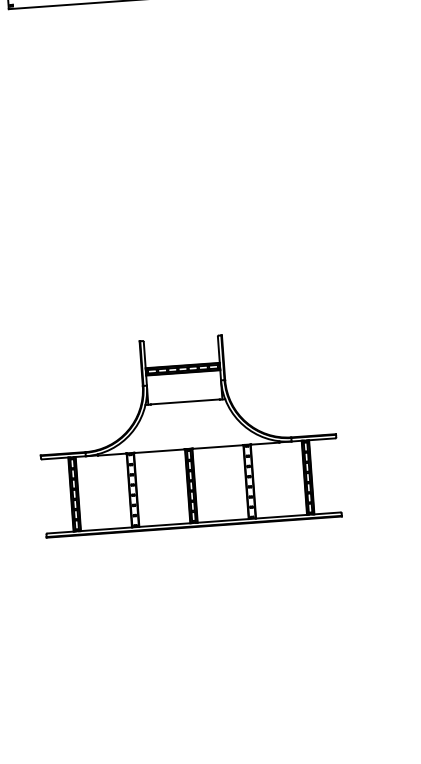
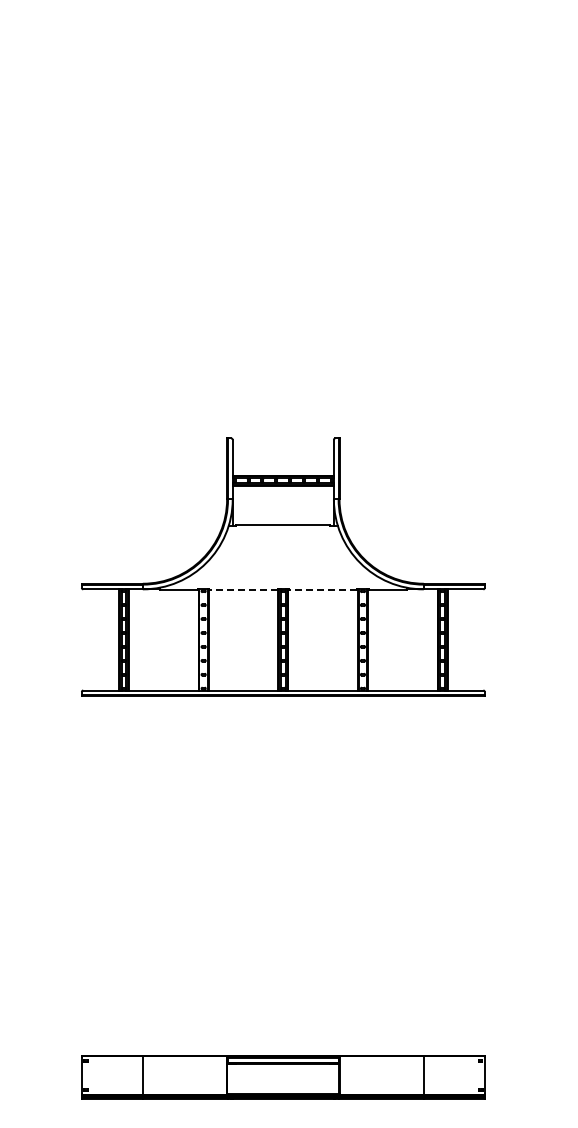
line: (217, 446) -> (322, 589), solid -> dashed
line: (158, 451) -> (242, 589), solid -> dashed

